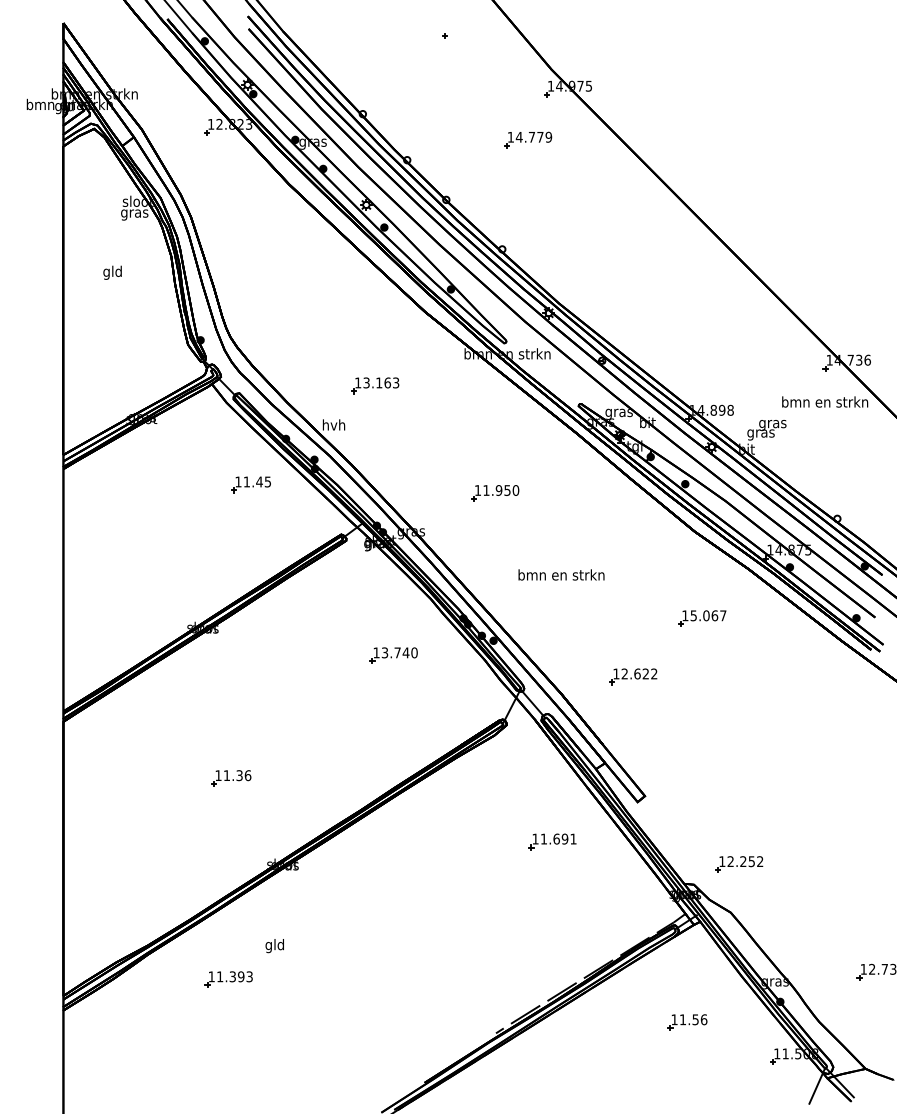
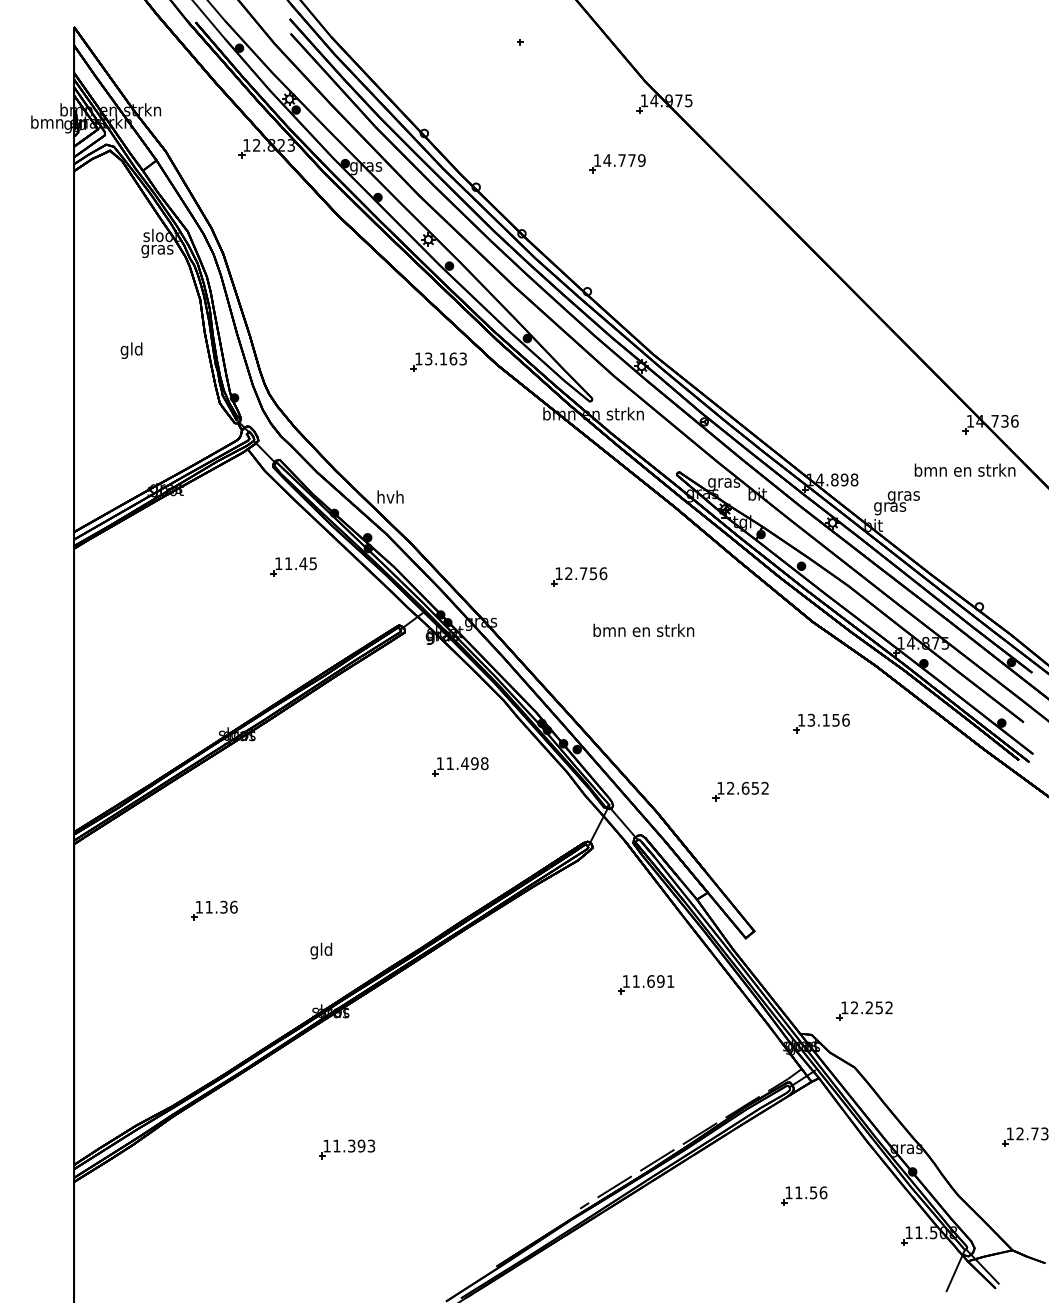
text: (112, 272) -> (131, 350), moved
part: (375, 385) -> (439, 361), moved
text: (501, 490) -> (586, 573), 11.950 -> 12.756
text: (561, 574) -> (643, 629), moved
text: (708, 615) -> (828, 719), 15.067 -> 13.156
text: (399, 652) -> (467, 763), 13.740 -> 11.498
text: (645, 673) -> (754, 787), 12.622 -> 12.652
part: (231, 778) -> (214, 910), moved
text: (274, 946) -> (320, 951), moved
part: (228, 979) -> (346, 1149), moved

